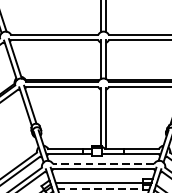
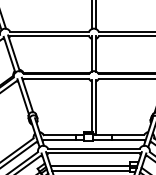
line: (103, 163) -> (93, 148), dashed -> solid
line: (99, 188) -> (90, 170), dashed -> solid

